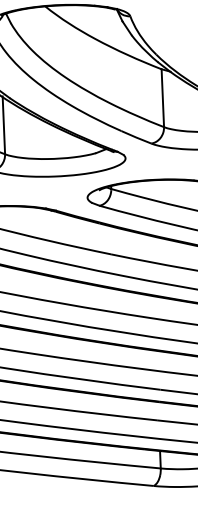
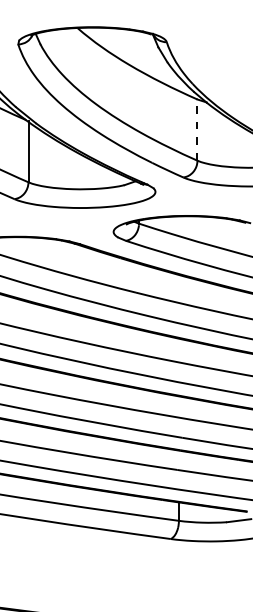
line: (162, 98) -> (197, 130), solid -> dashed

